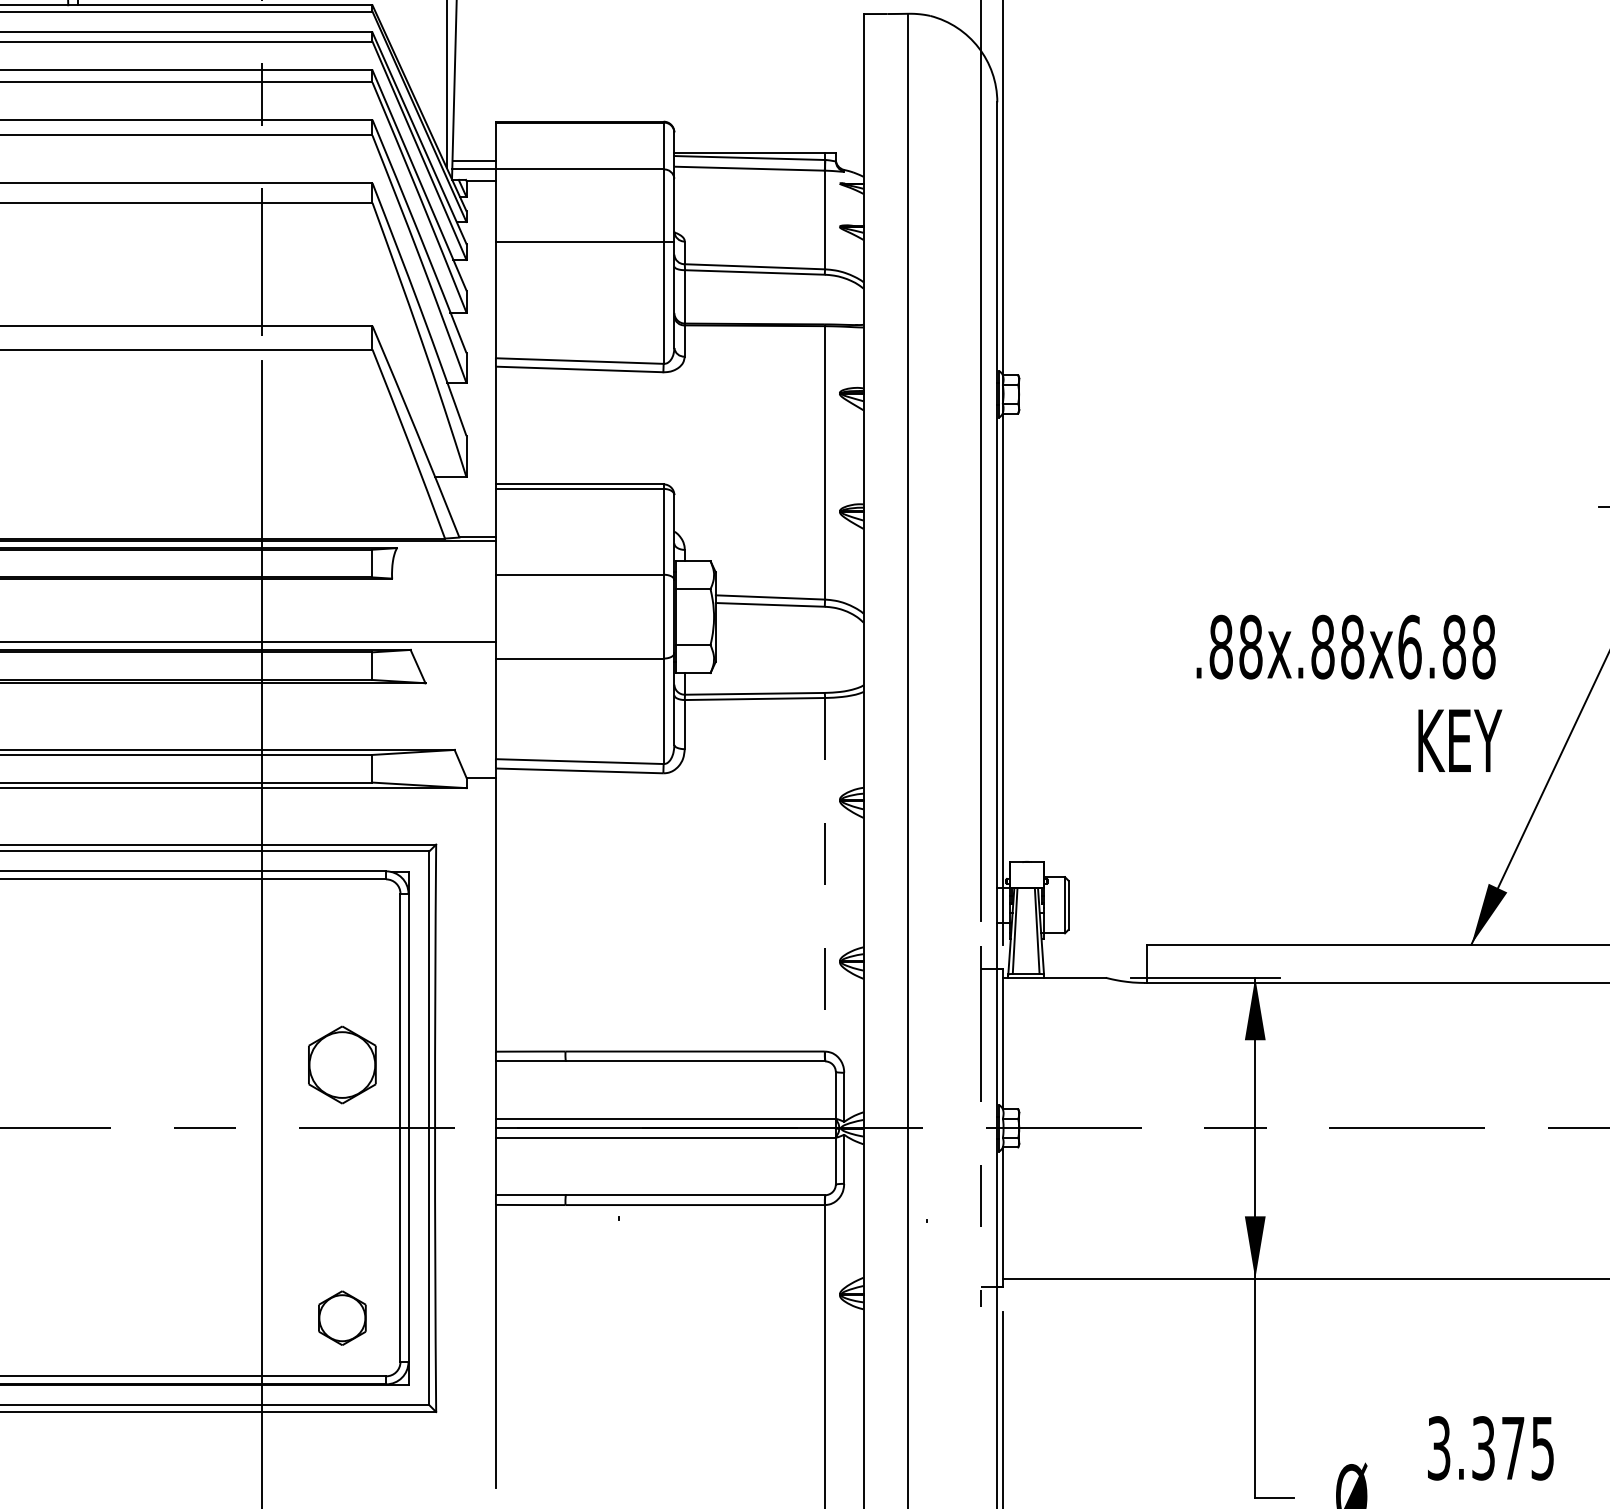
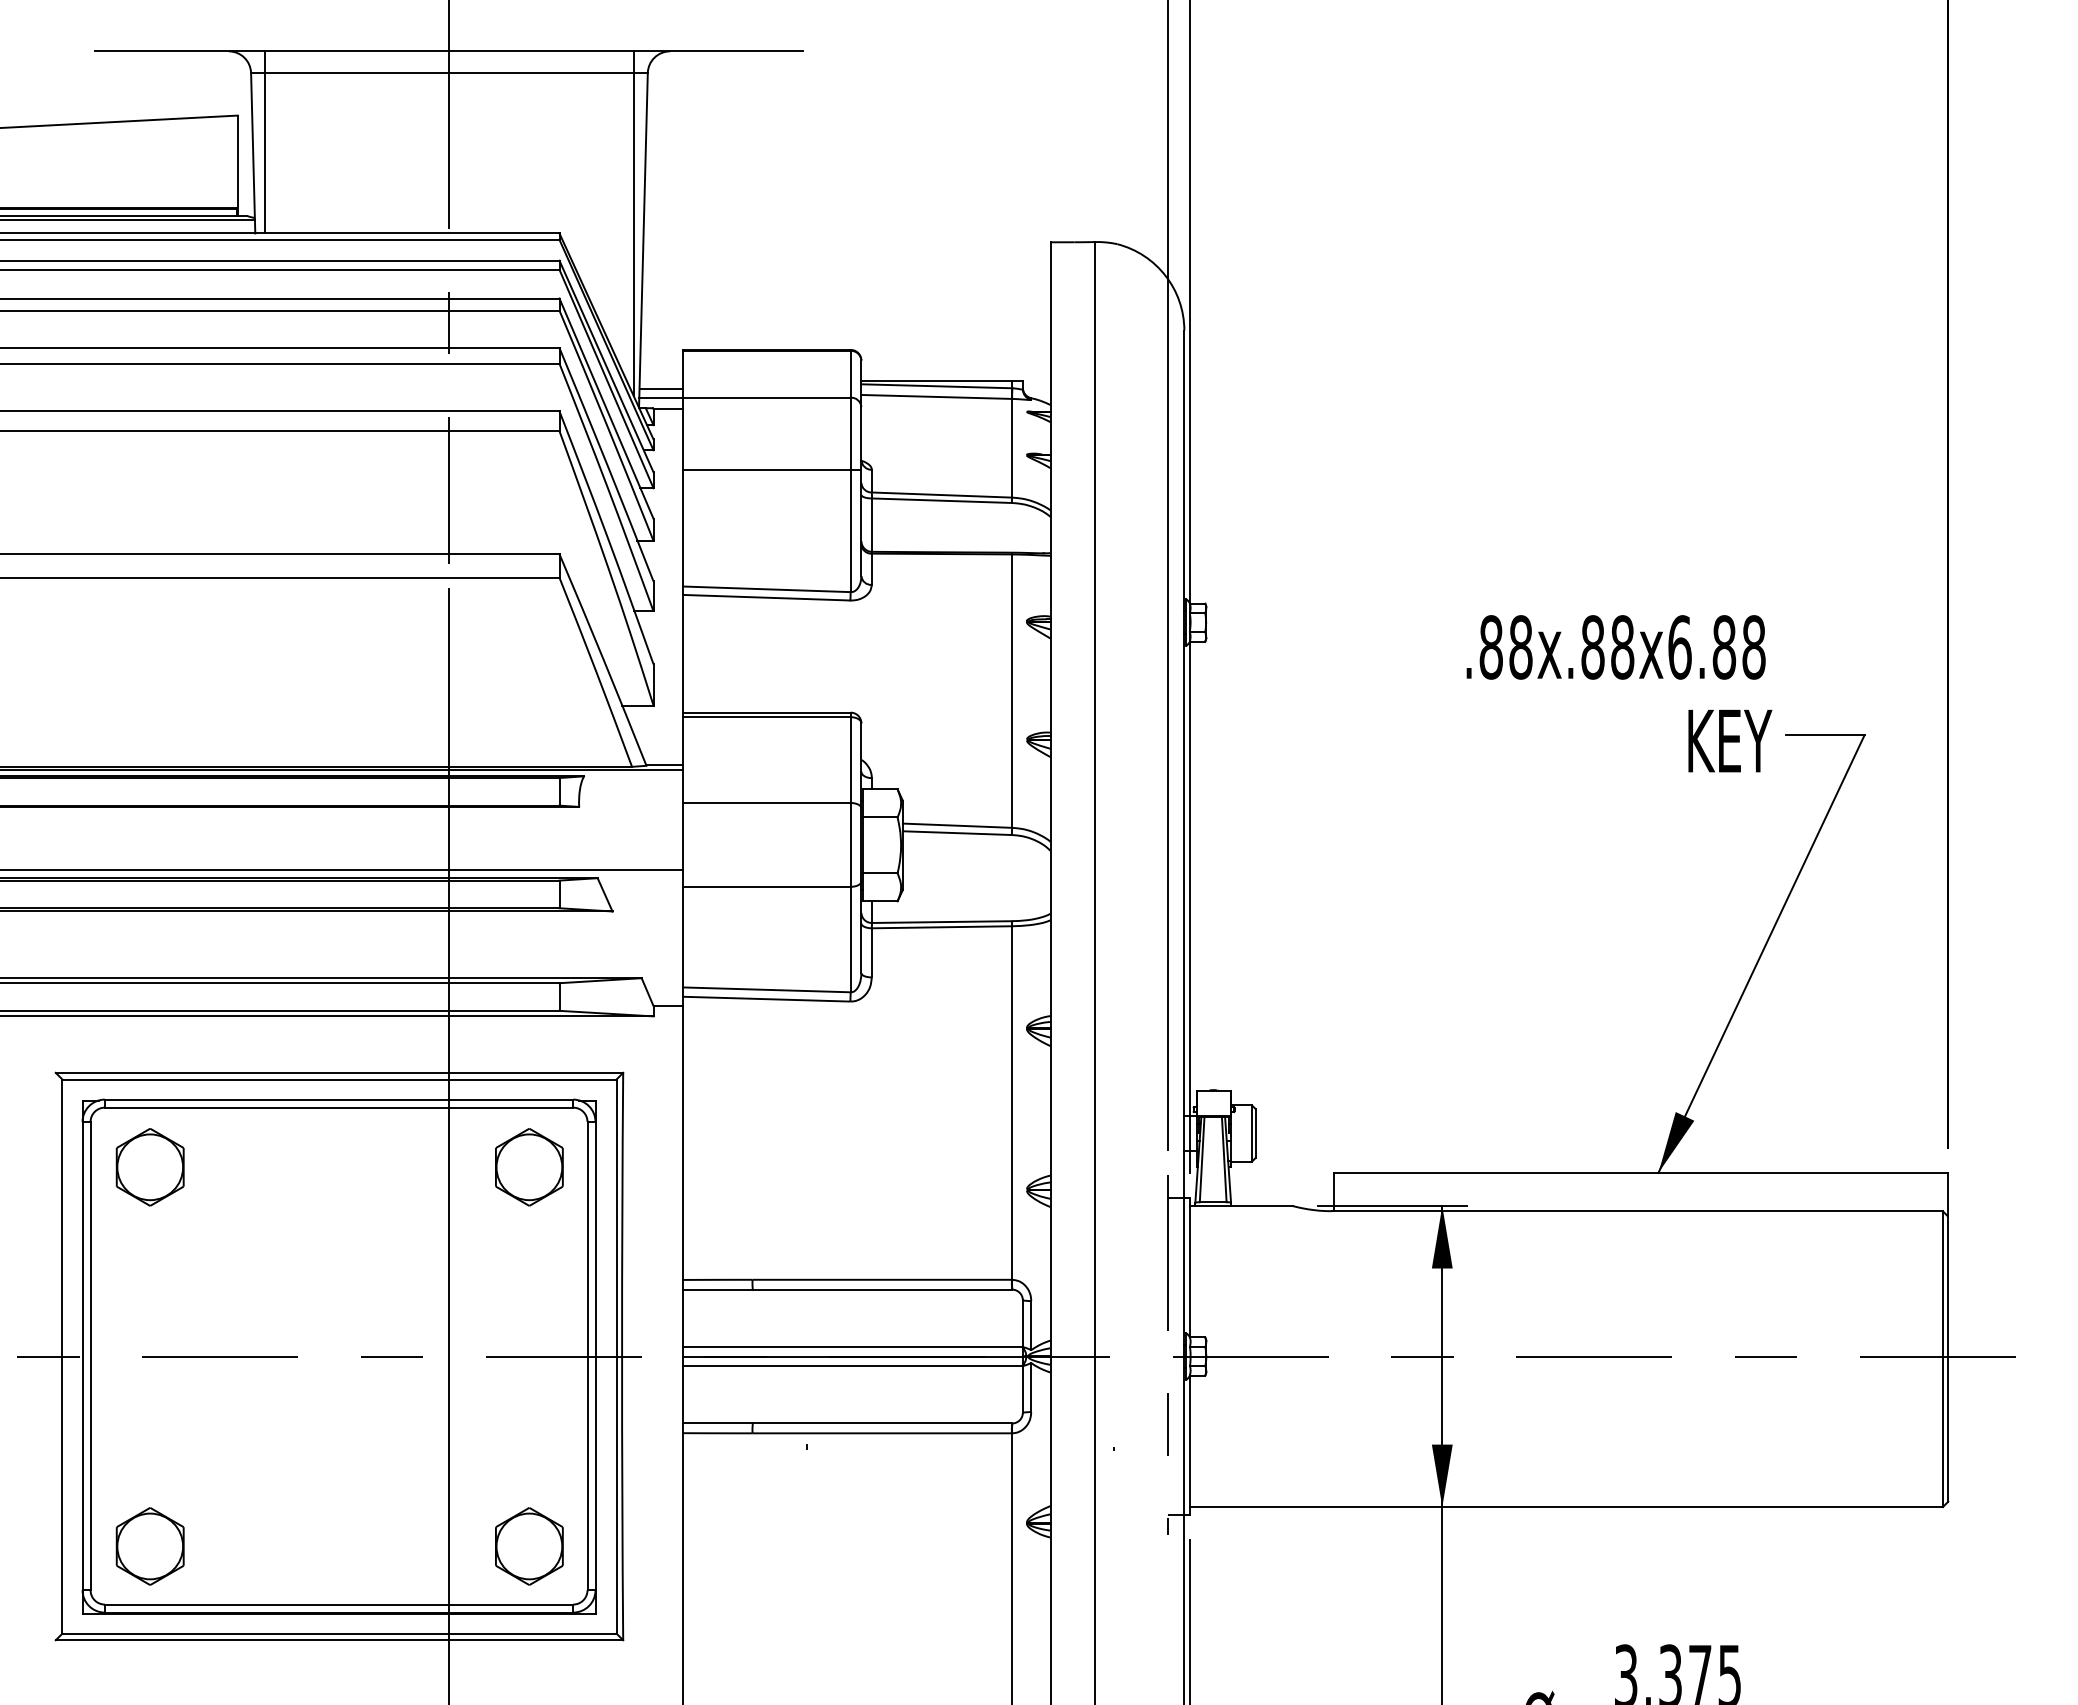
text: (1349, 693) -> (1619, 693), moved
line: (825, 875) -> (1012, 1103), dashed -> solid
part: (342, 1065) -> (529, 1167), moved
part: (342, 1318) -> (529, 1546), size x1.43

